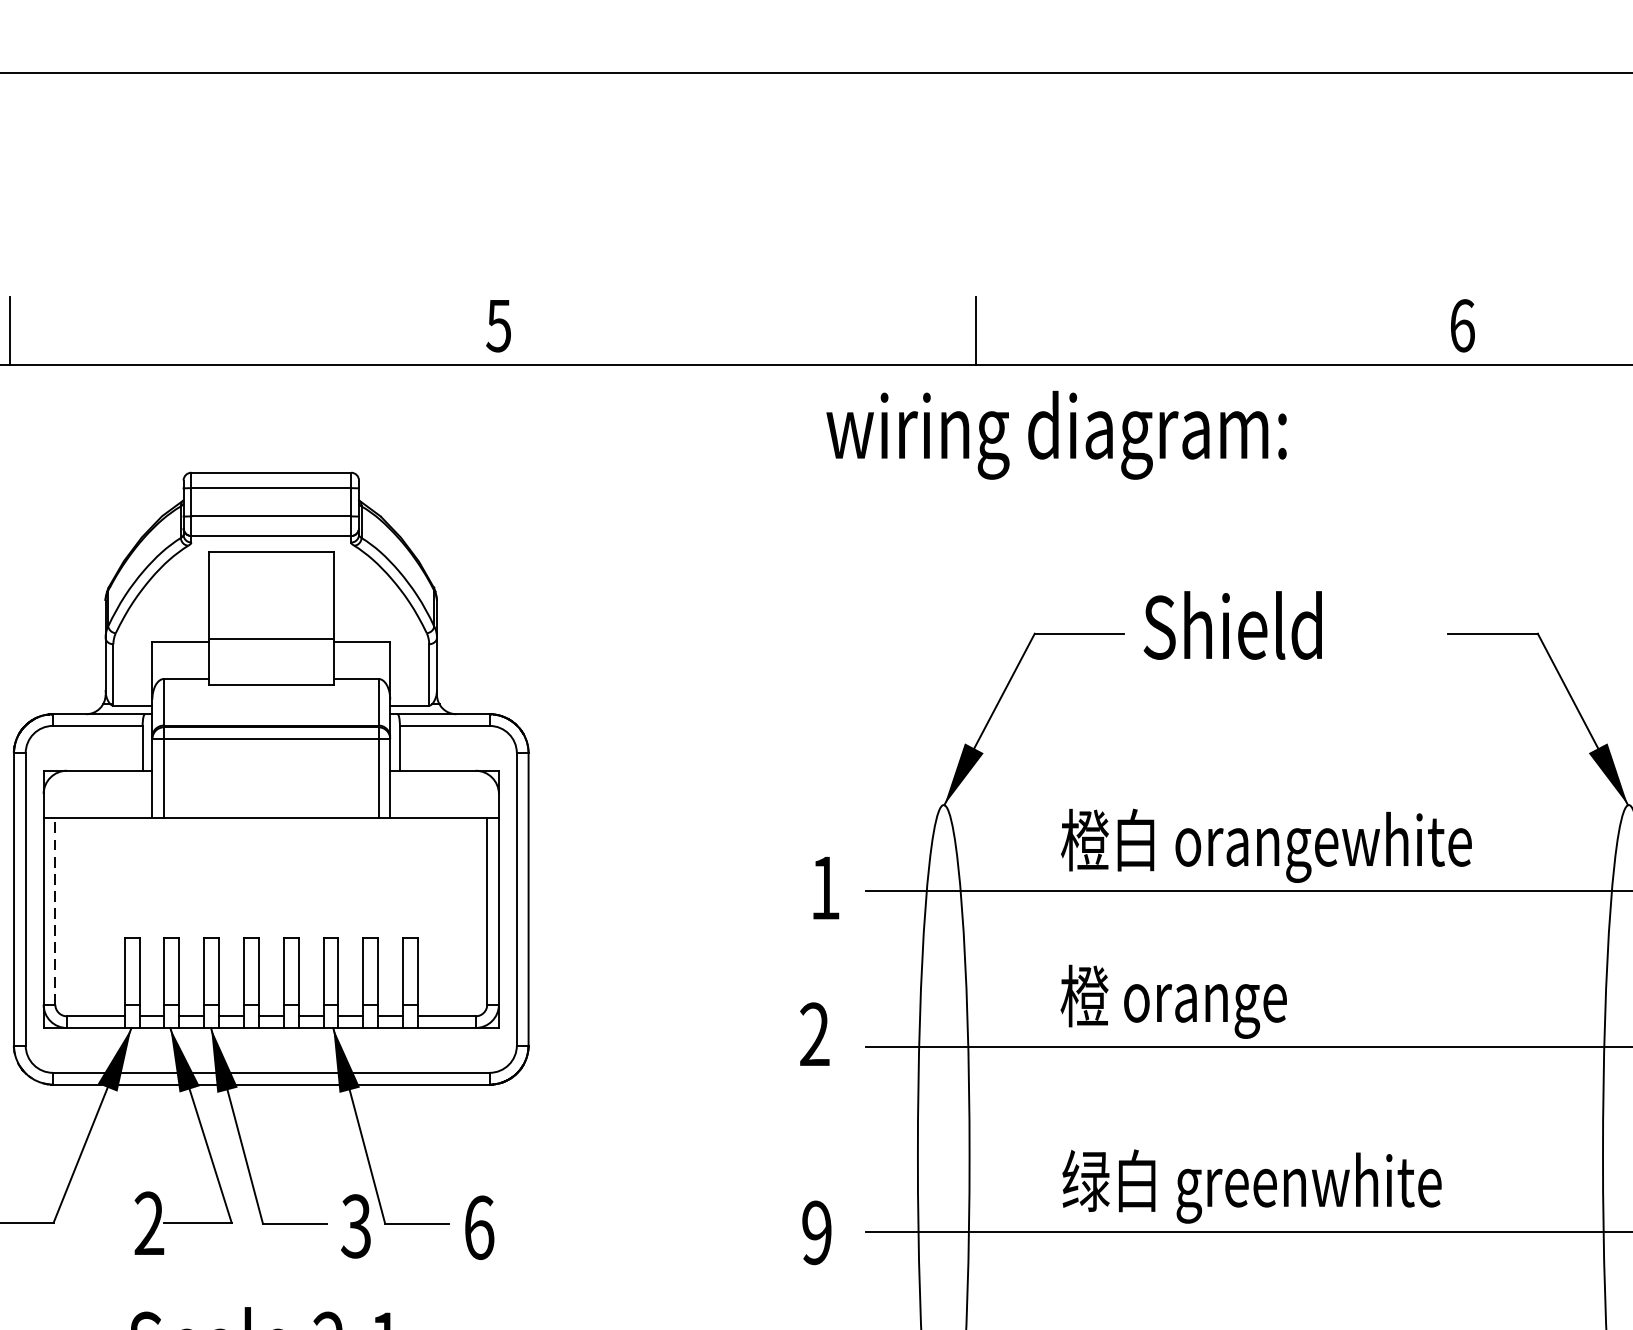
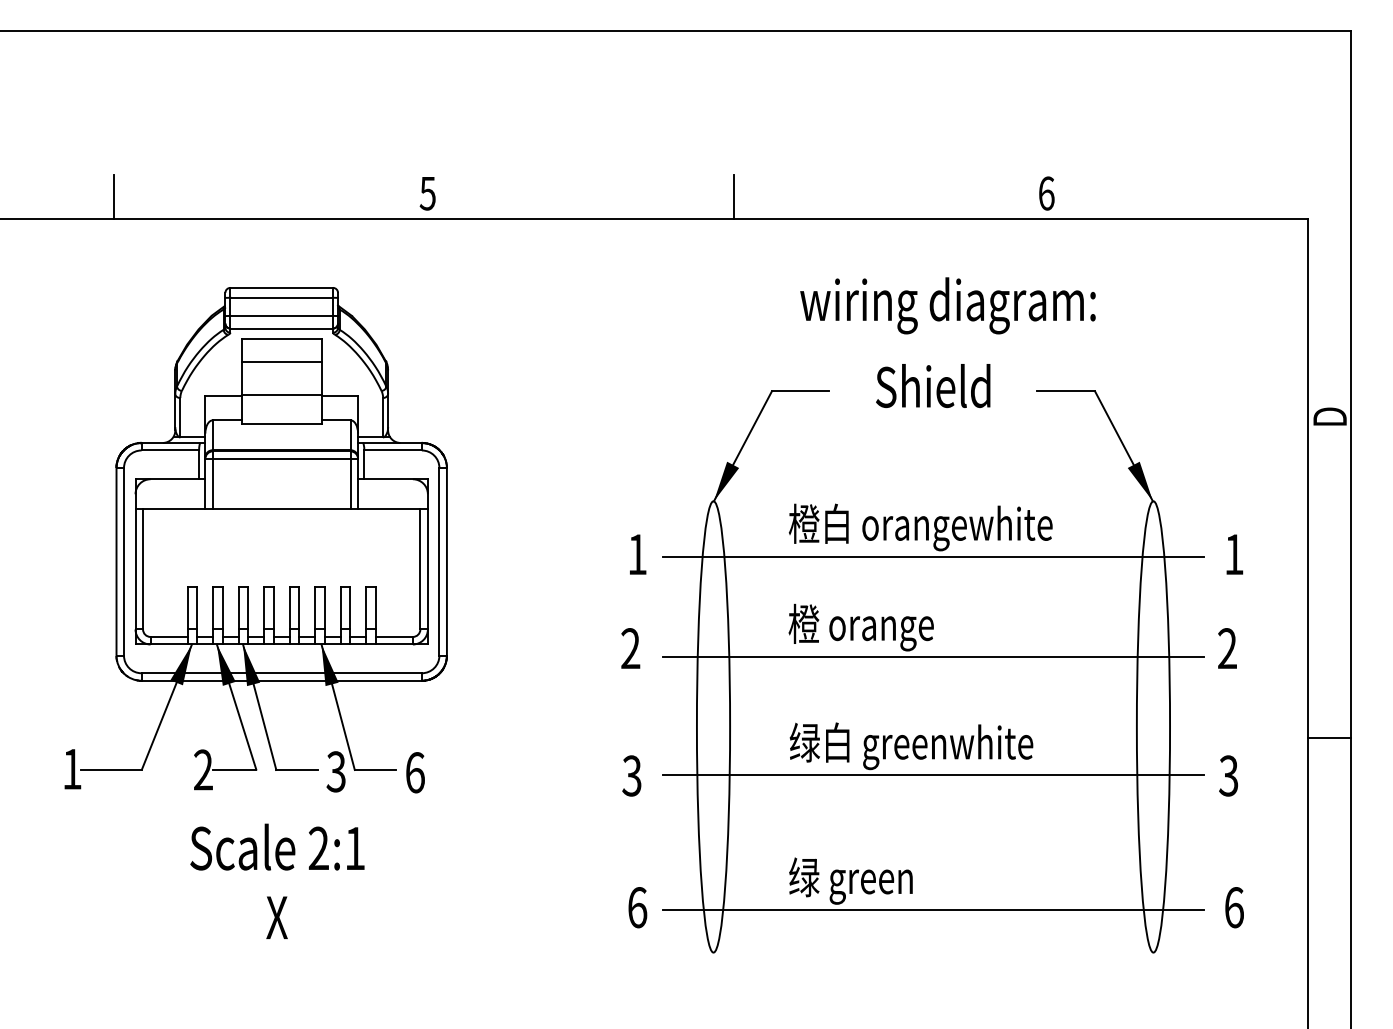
text: (1055, 434) -> (947, 305), moved
line: (270, 587) -> (281, 361), added
text: (1233, 626) -> (933, 386), moved
line: (56, 909) -> (143, 568), dashed -> solid
text: (816, 1232) -> (631, 775), 9 -> 3

